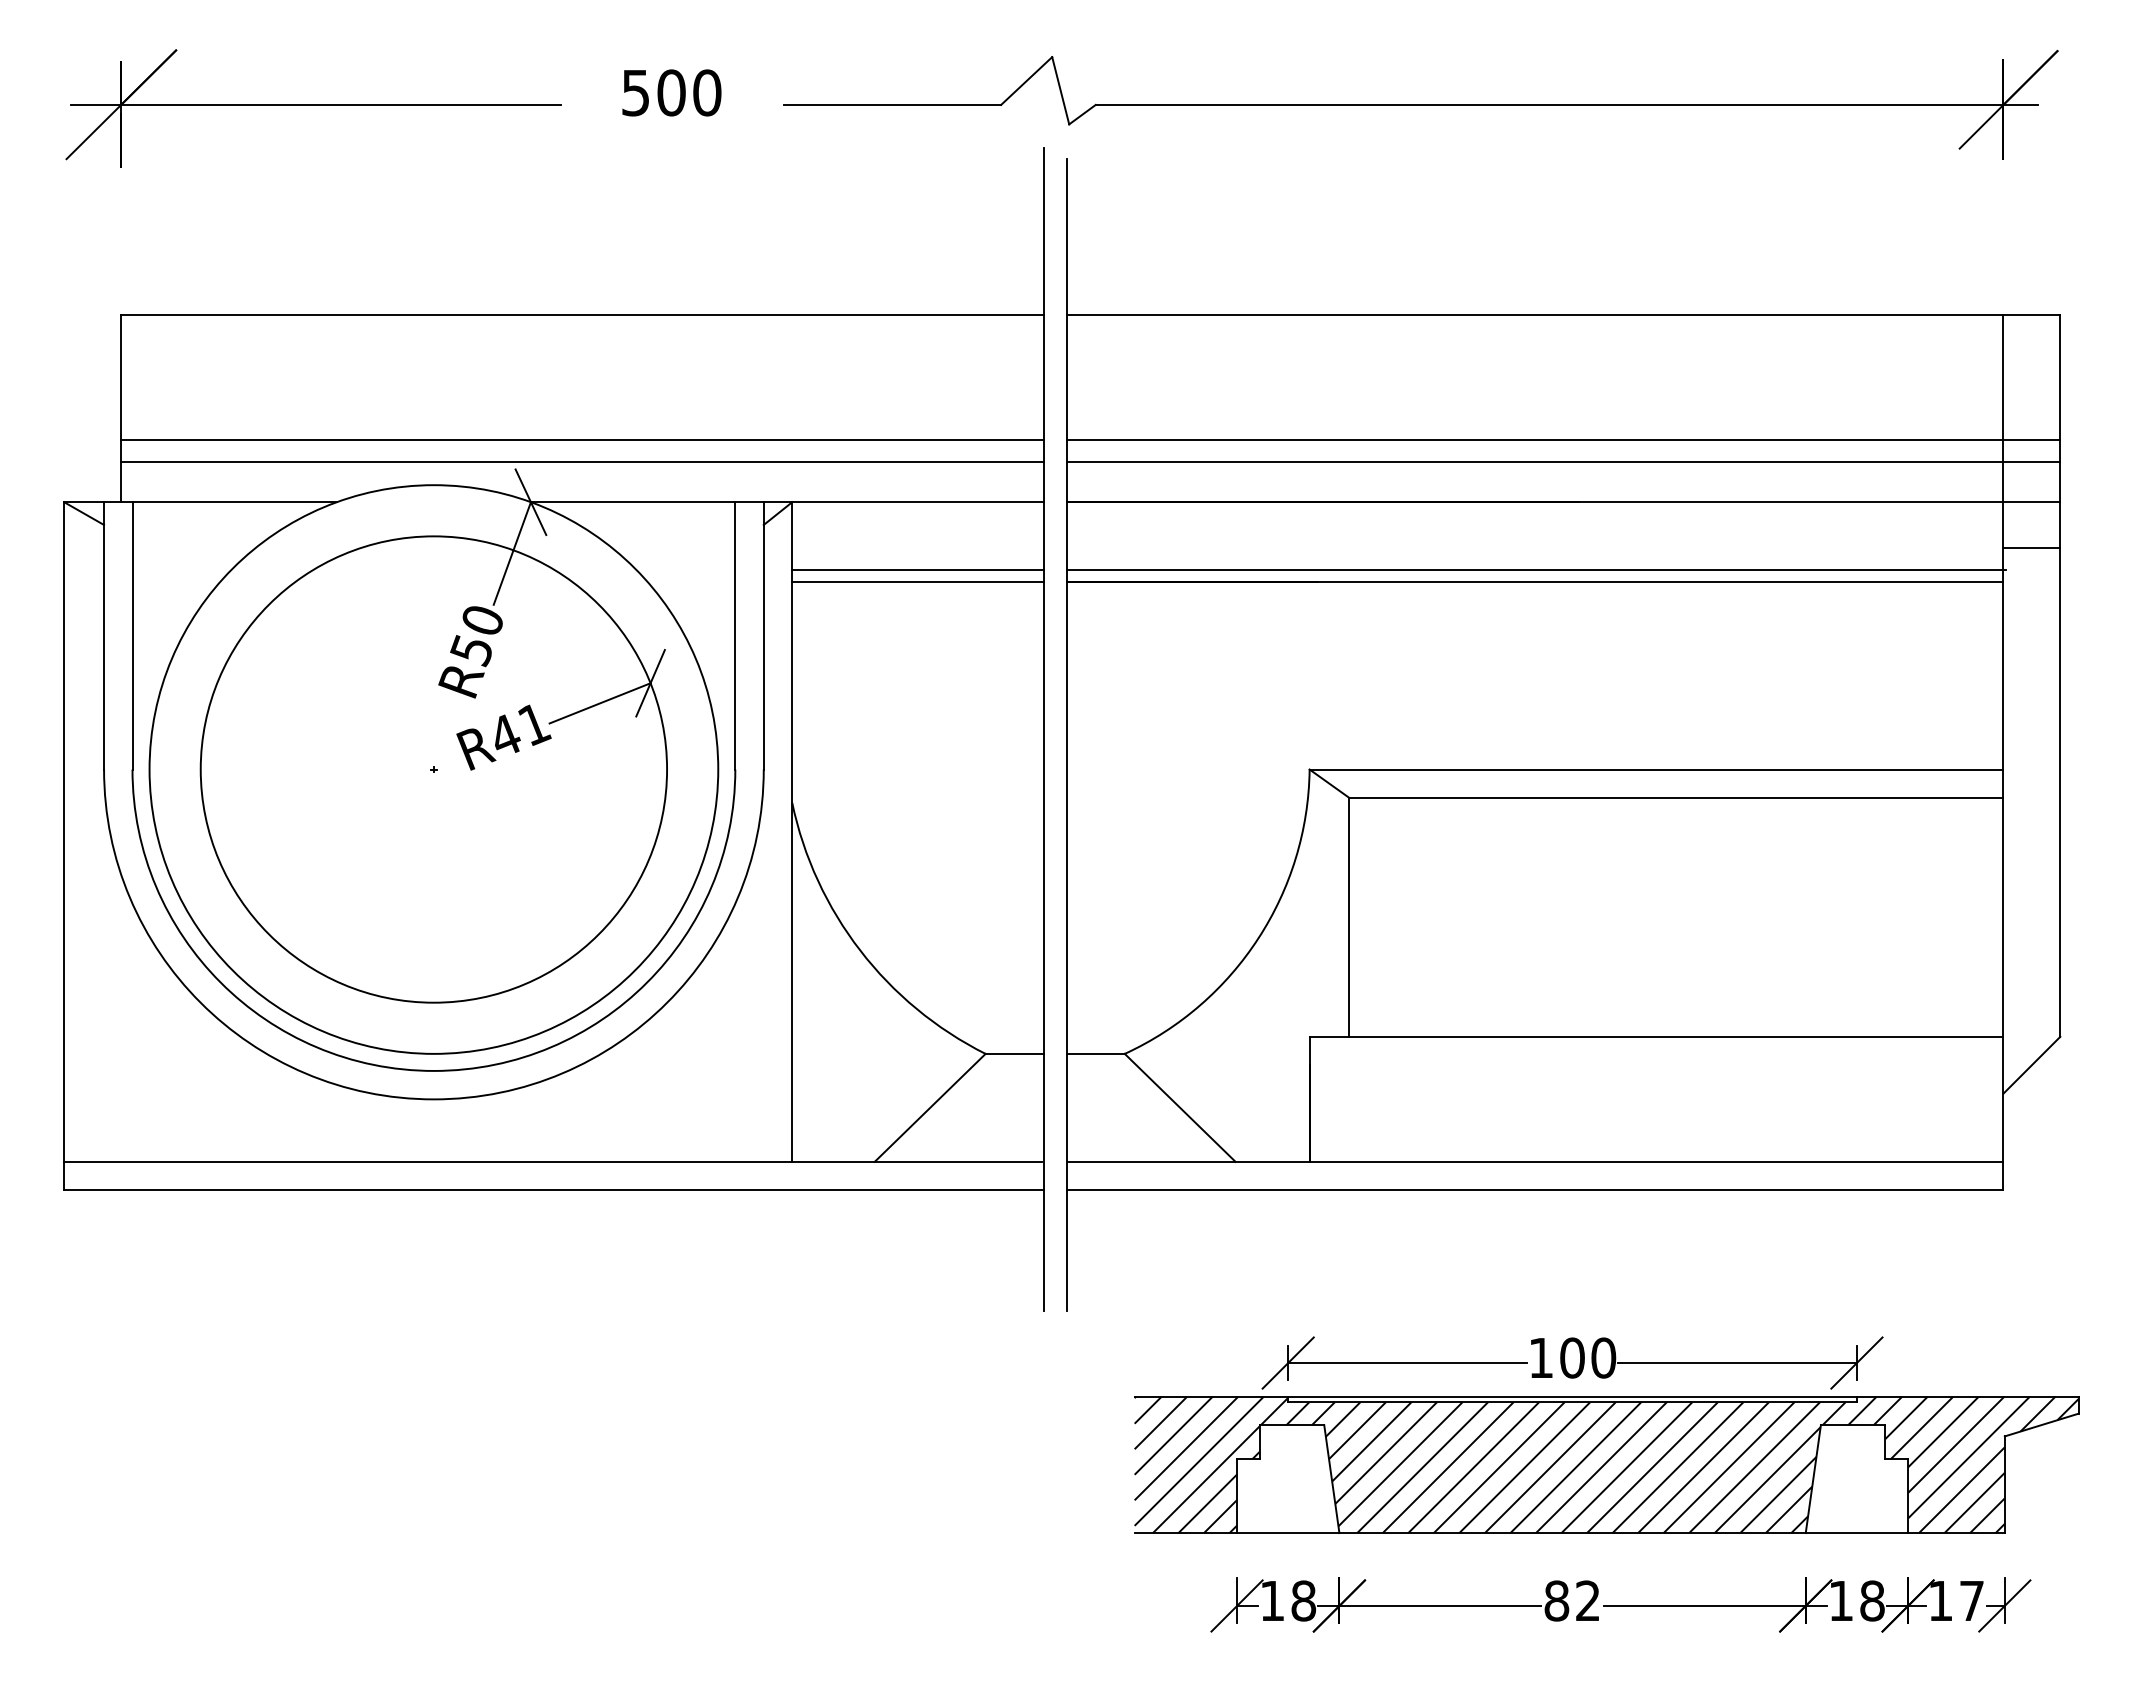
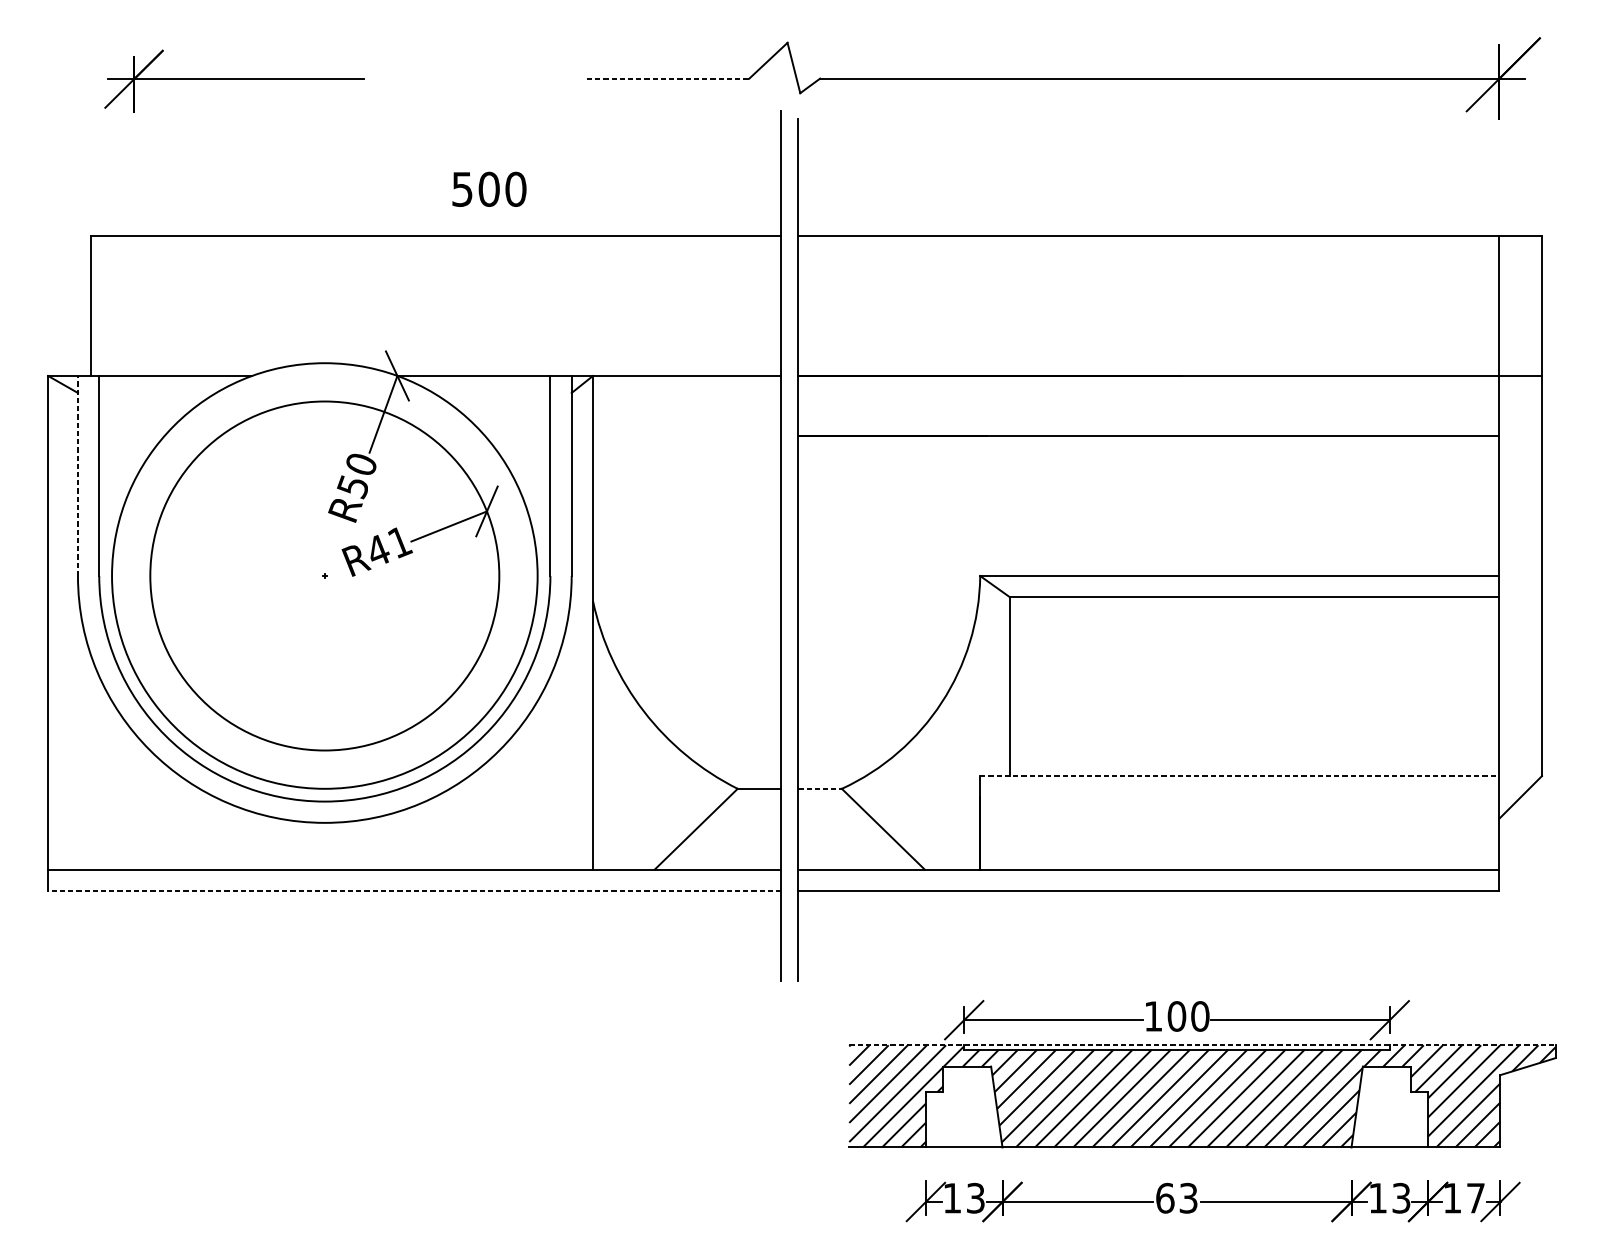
text: (671, 92) -> (489, 189), moved
line: (892, 104) -> (668, 78), solid -> dashed
part: (313, 108) -> (234, 81), size x0.7
line: (582, 439) -> (436, 329), removed
line: (1563, 439) -> (1170, 329), removed
line: (582, 462) -> (436, 346), removed
line: (1563, 462) -> (1170, 346), removed
line: (2031, 547) -> (1520, 409), removed
line: (917, 570) -> (686, 427), removed
line: (1536, 570) -> (1150, 427), removed
line: (917, 581) -> (686, 435), removed
line: (104, 635) -> (78, 475), solid -> dashed
line: (1656, 1036) -> (1239, 775), solid -> dashed
line: (1096, 1053) -> (820, 788), solid -> dashed
line: (554, 1190) -> (415, 891), solid -> dashed
line: (1607, 1396) -> (1203, 1045), solid -> dashed
text: (1303, 1600) -> (975, 1197), 18 -> 13
text: (1571, 1600) -> (1176, 1197), 82 -> 63
text: (1872, 1600) -> (1401, 1197), 18 -> 13

